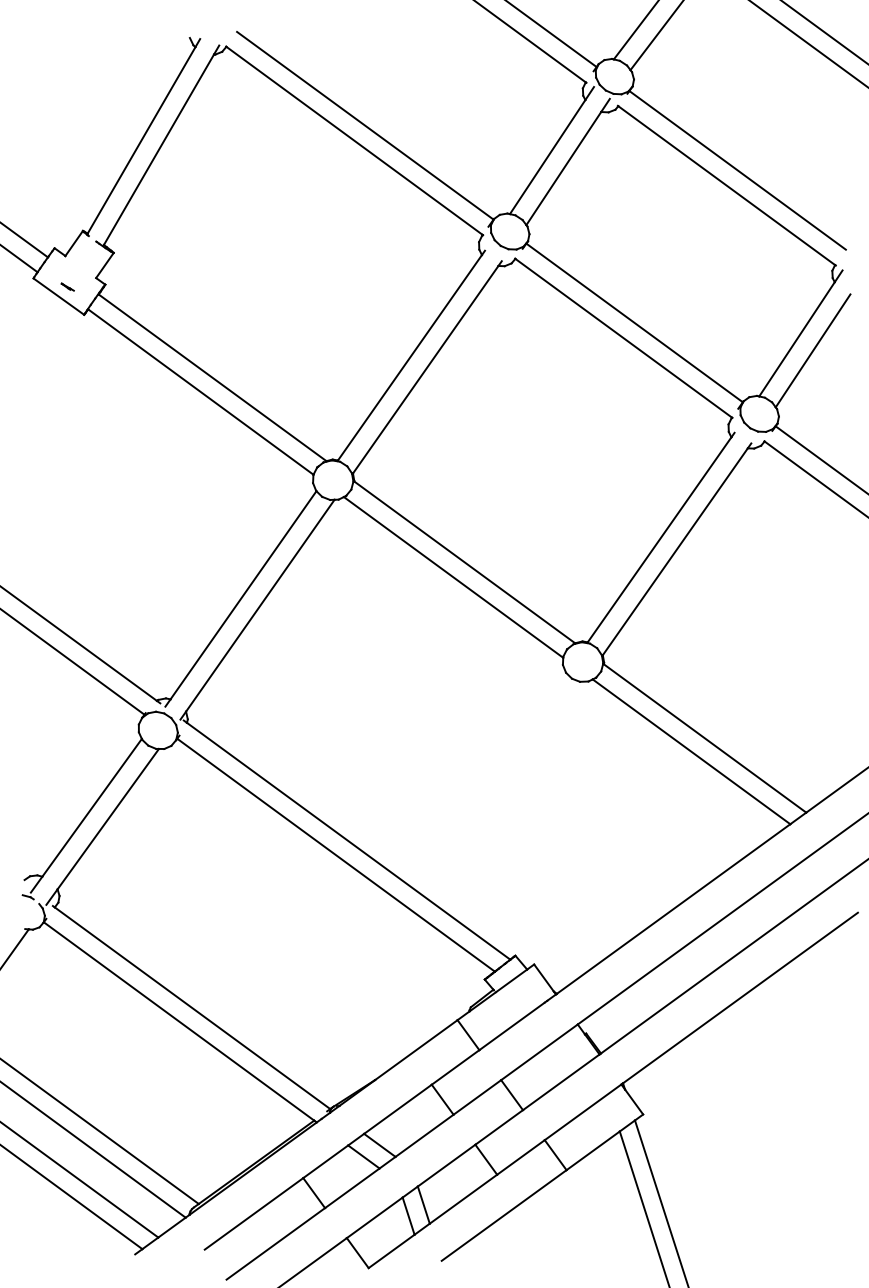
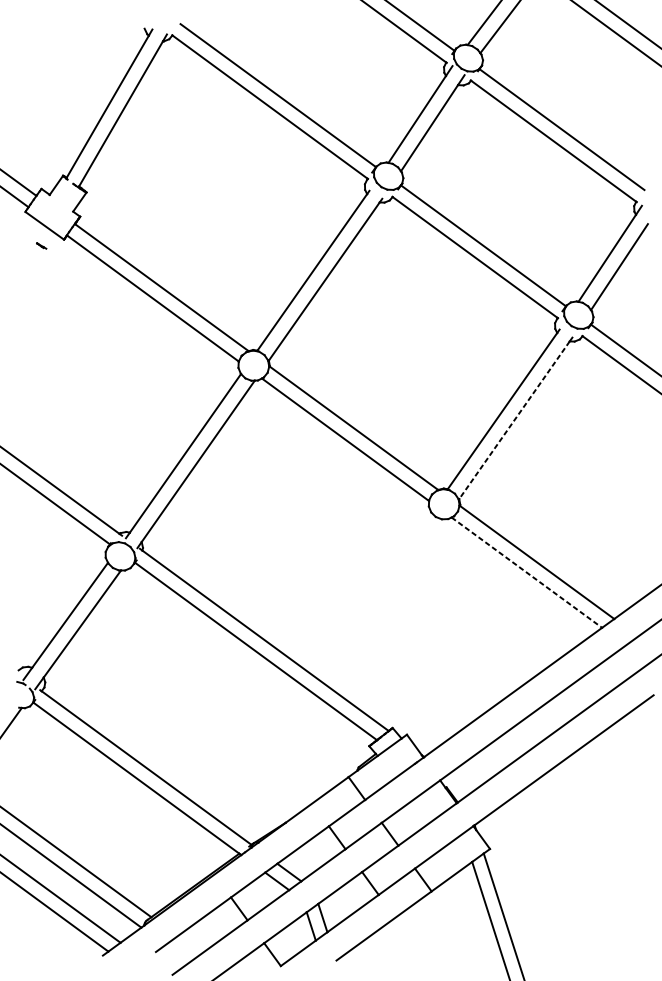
part: (67, 286) -> (41, 245), moved
line: (675, 552) -> (514, 420), solid -> dashed
line: (691, 752) -> (526, 573), solid -> dashed

